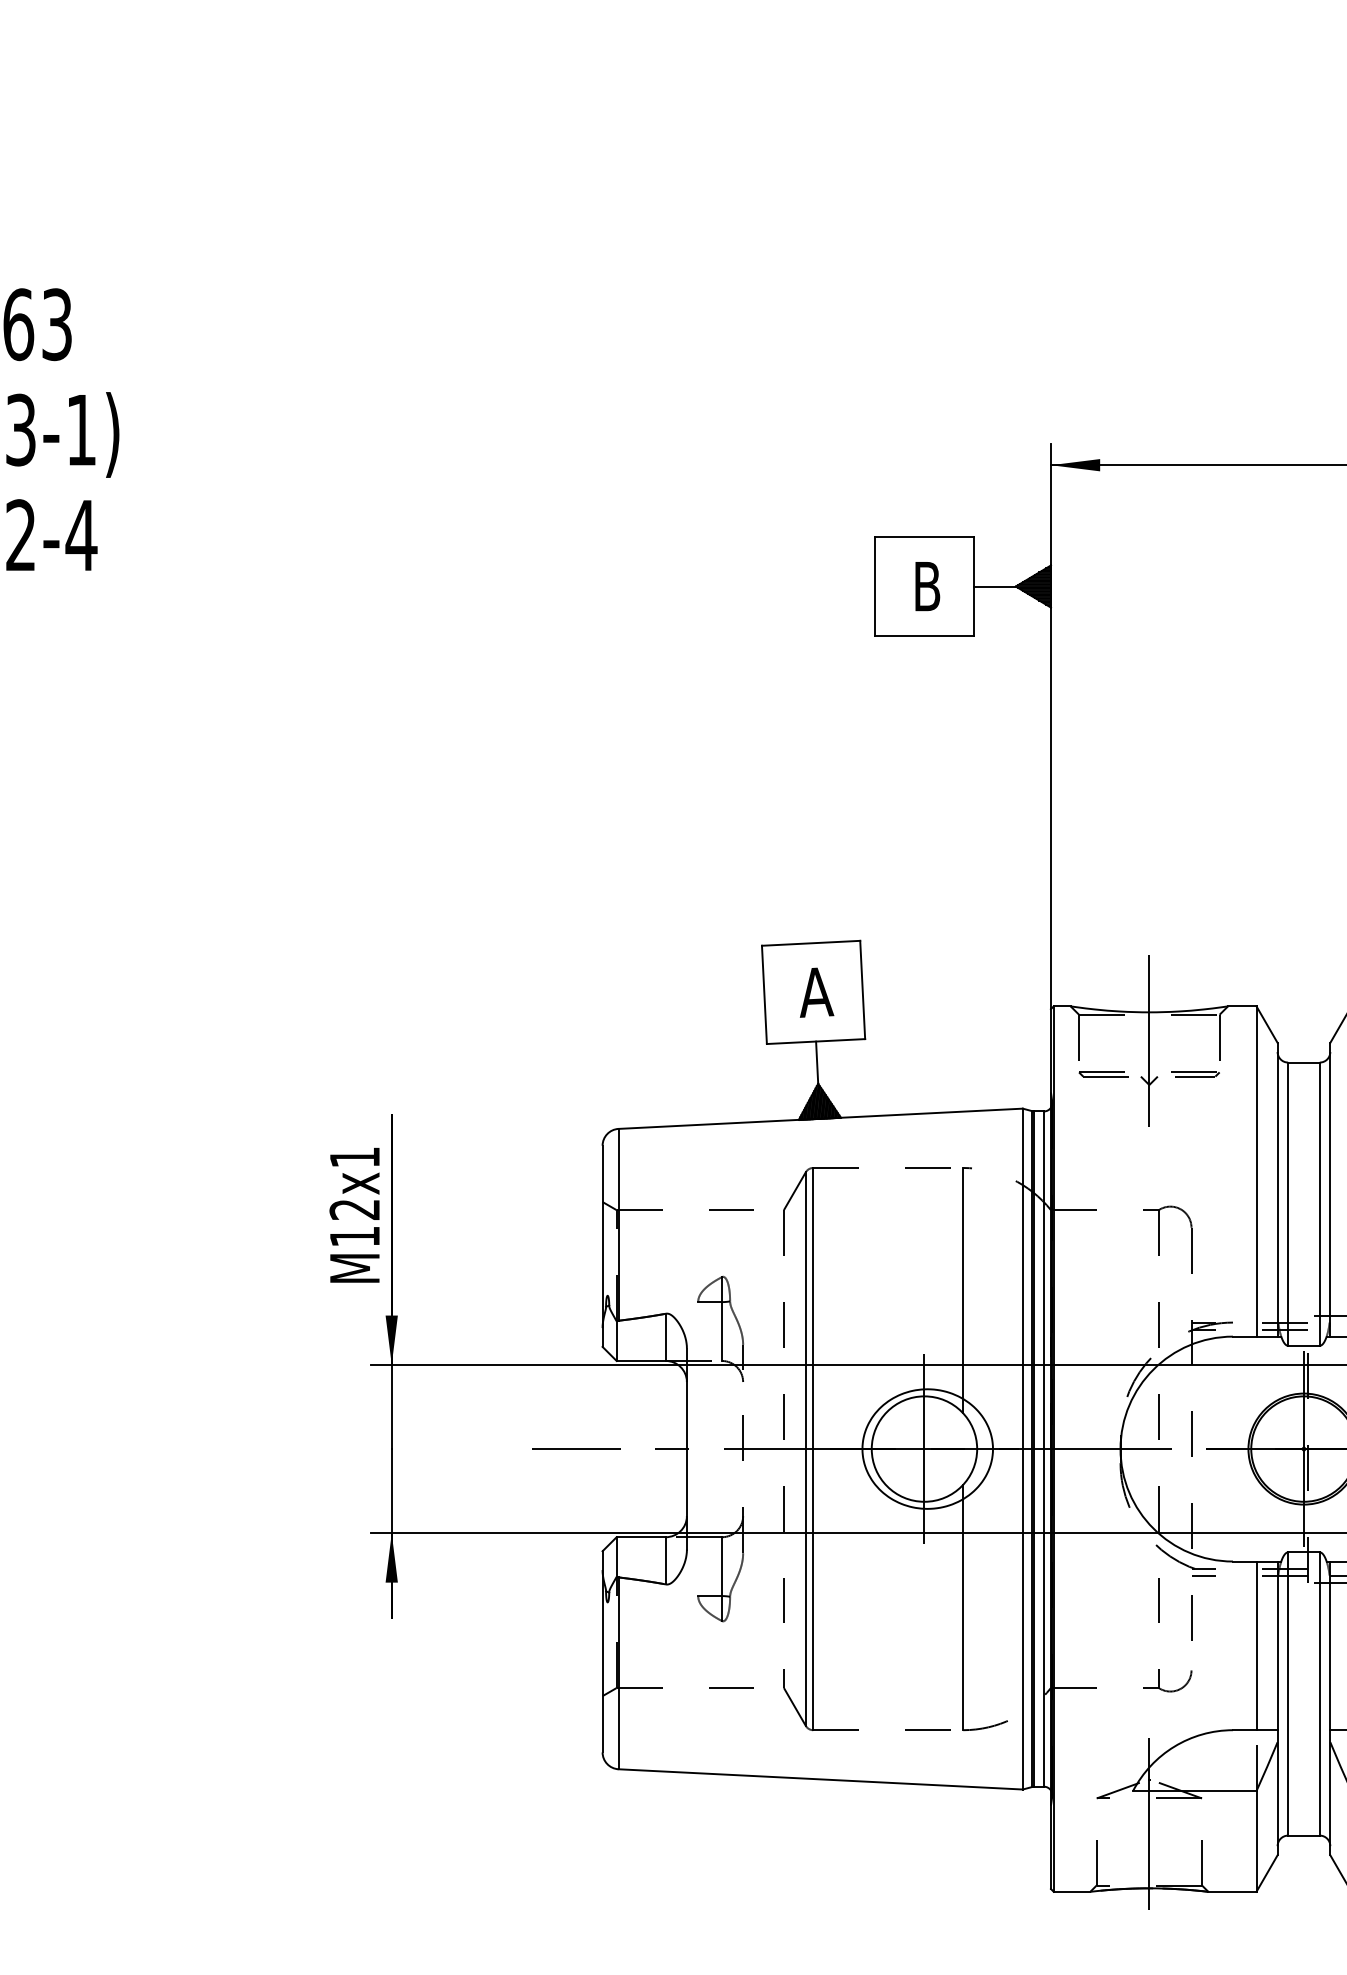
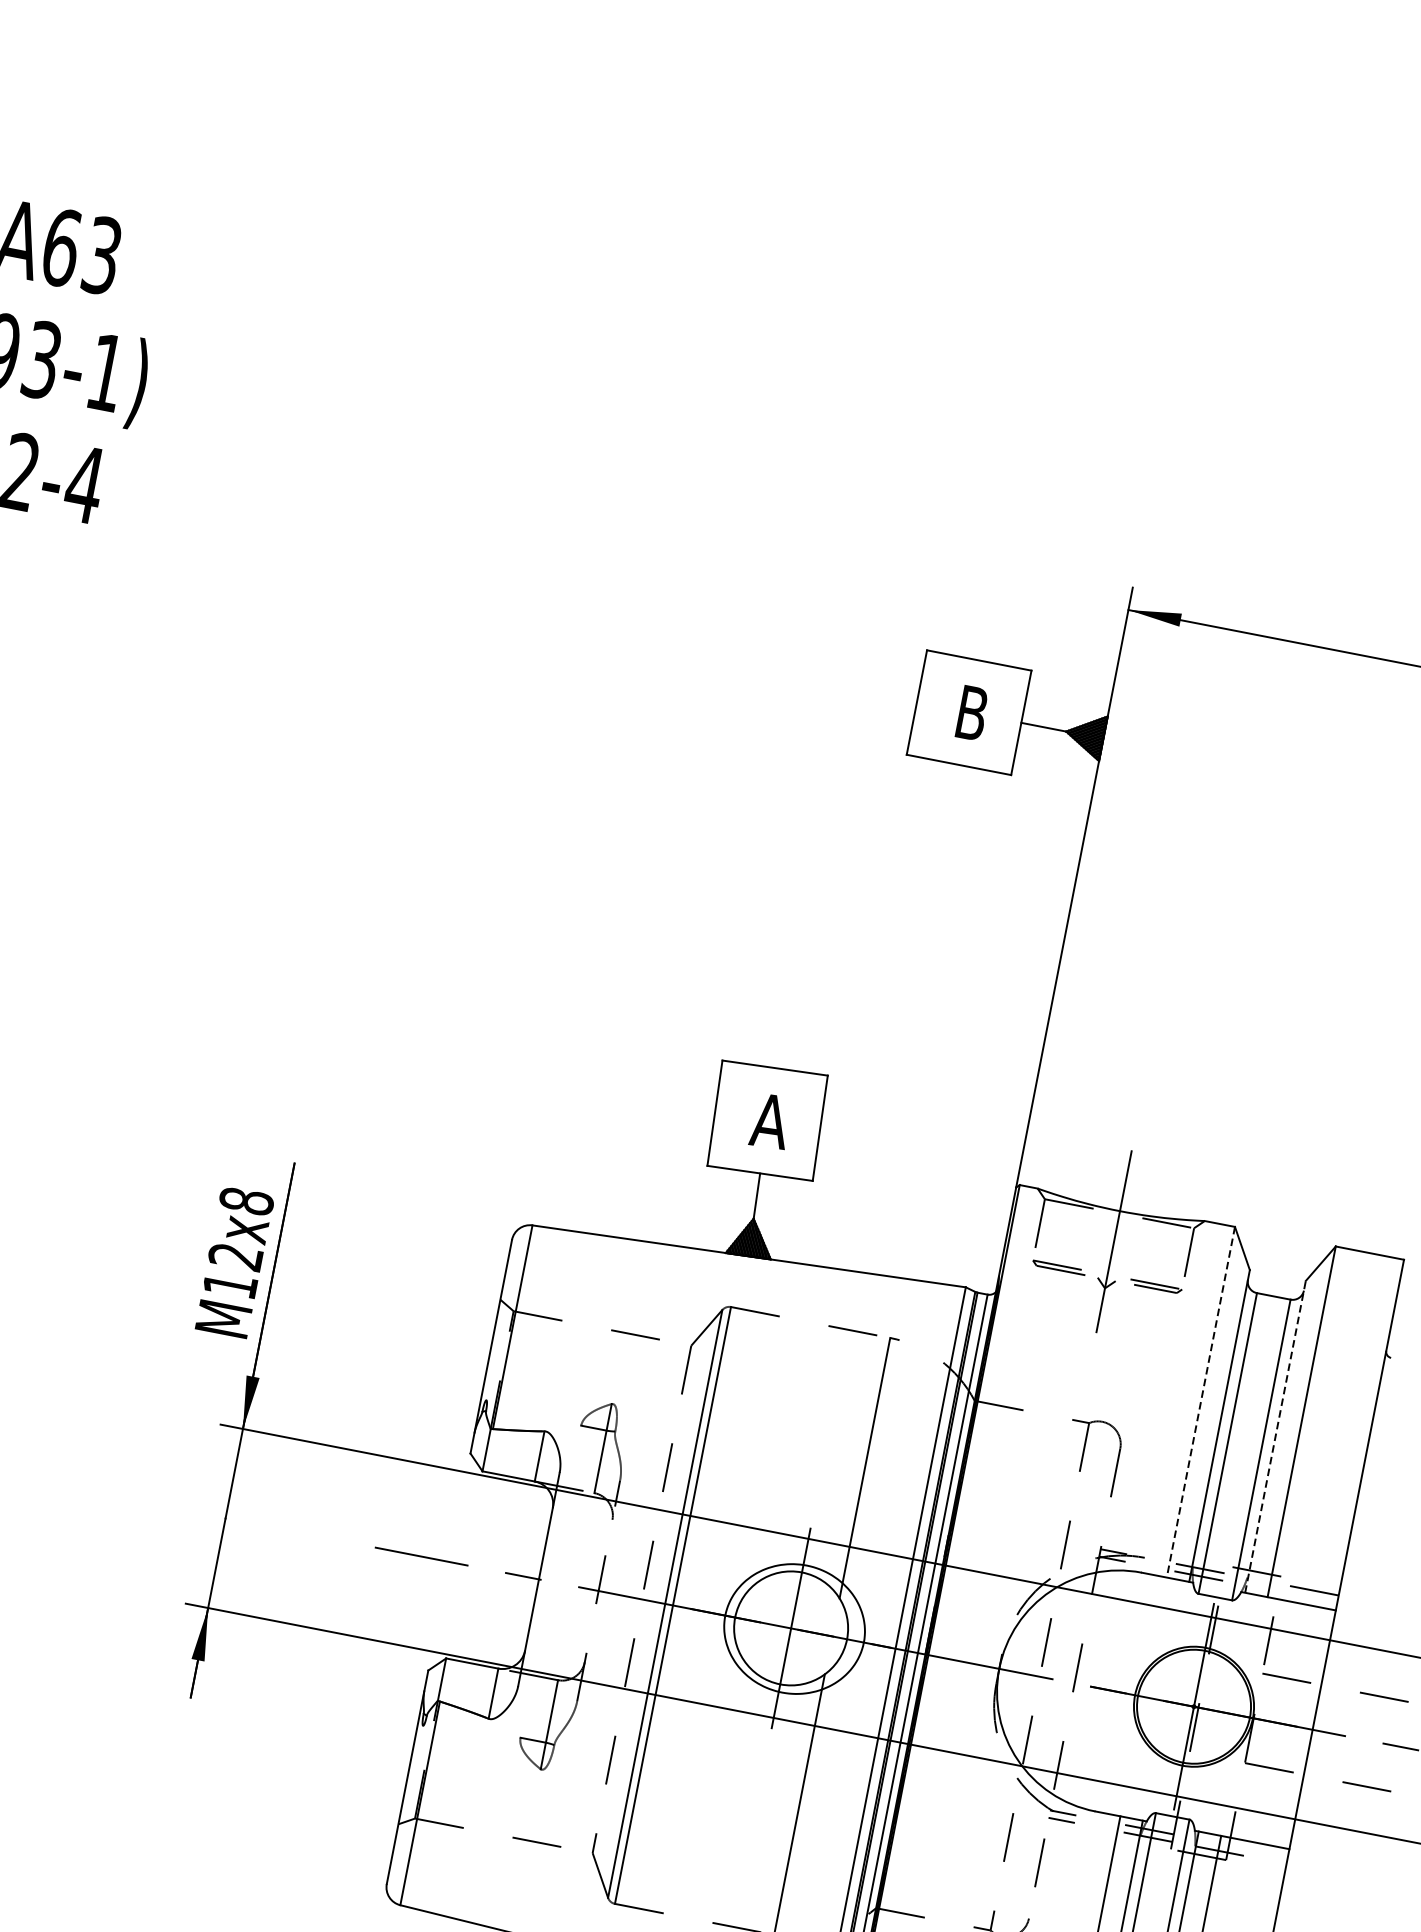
text: (354, 1157) -> (246, 1201), M12x1 -> M12x8
line: (1256, 1171) -> (1200, 1402), solid -> dashed
line: (1330, 1189) -> (1275, 1436), solid -> dashed

